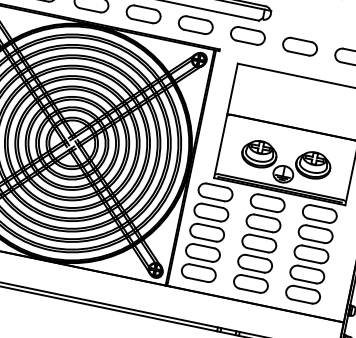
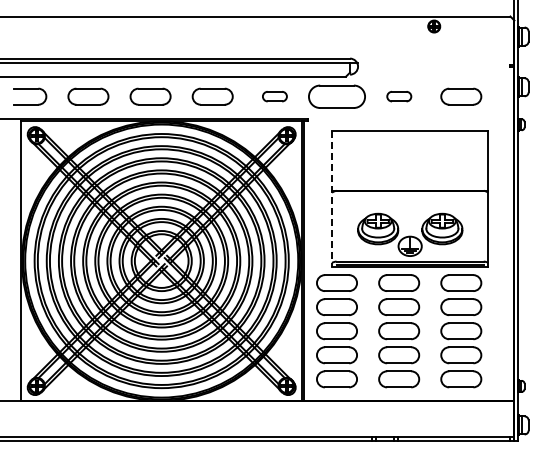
part: (195, 24) -> (274, 96), size x0.6
part: (247, 35) -> (336, 96), size x1.4
part: (300, 46) -> (399, 96), size x0.6
line: (226, 121) -> (332, 199), solid -> dashed

